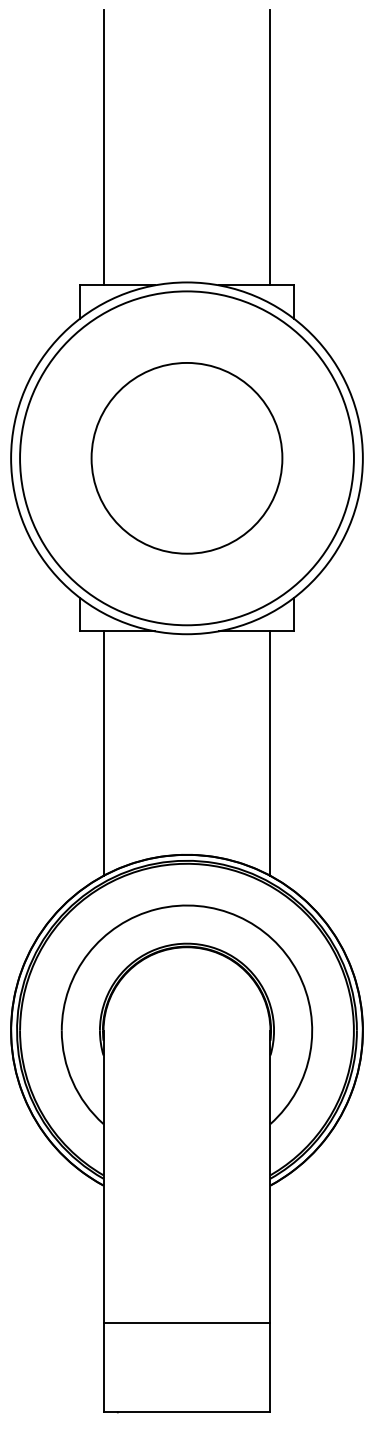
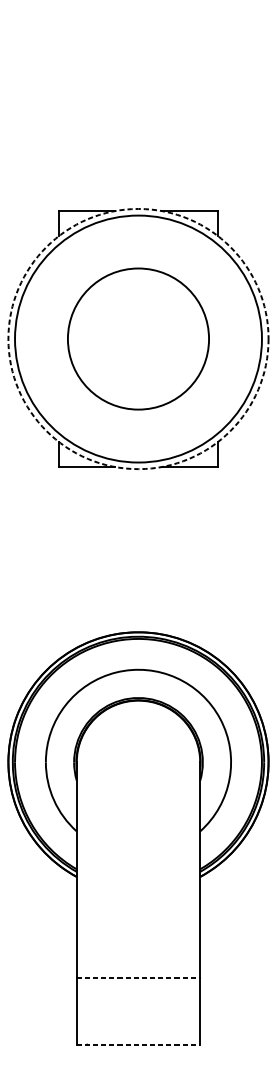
line: (103, 147) -> (76, 109), removed
line: (270, 147) -> (200, 109), removed
circle: (186, 458) -> (138, 339), solid -> dashed
line: (104, 753) -> (77, 557), removed
line: (269, 753) -> (199, 557), removed
line: (187, 1322) -> (138, 978), solid -> dashed
line: (187, 1412) -> (138, 1044), solid -> dashed

